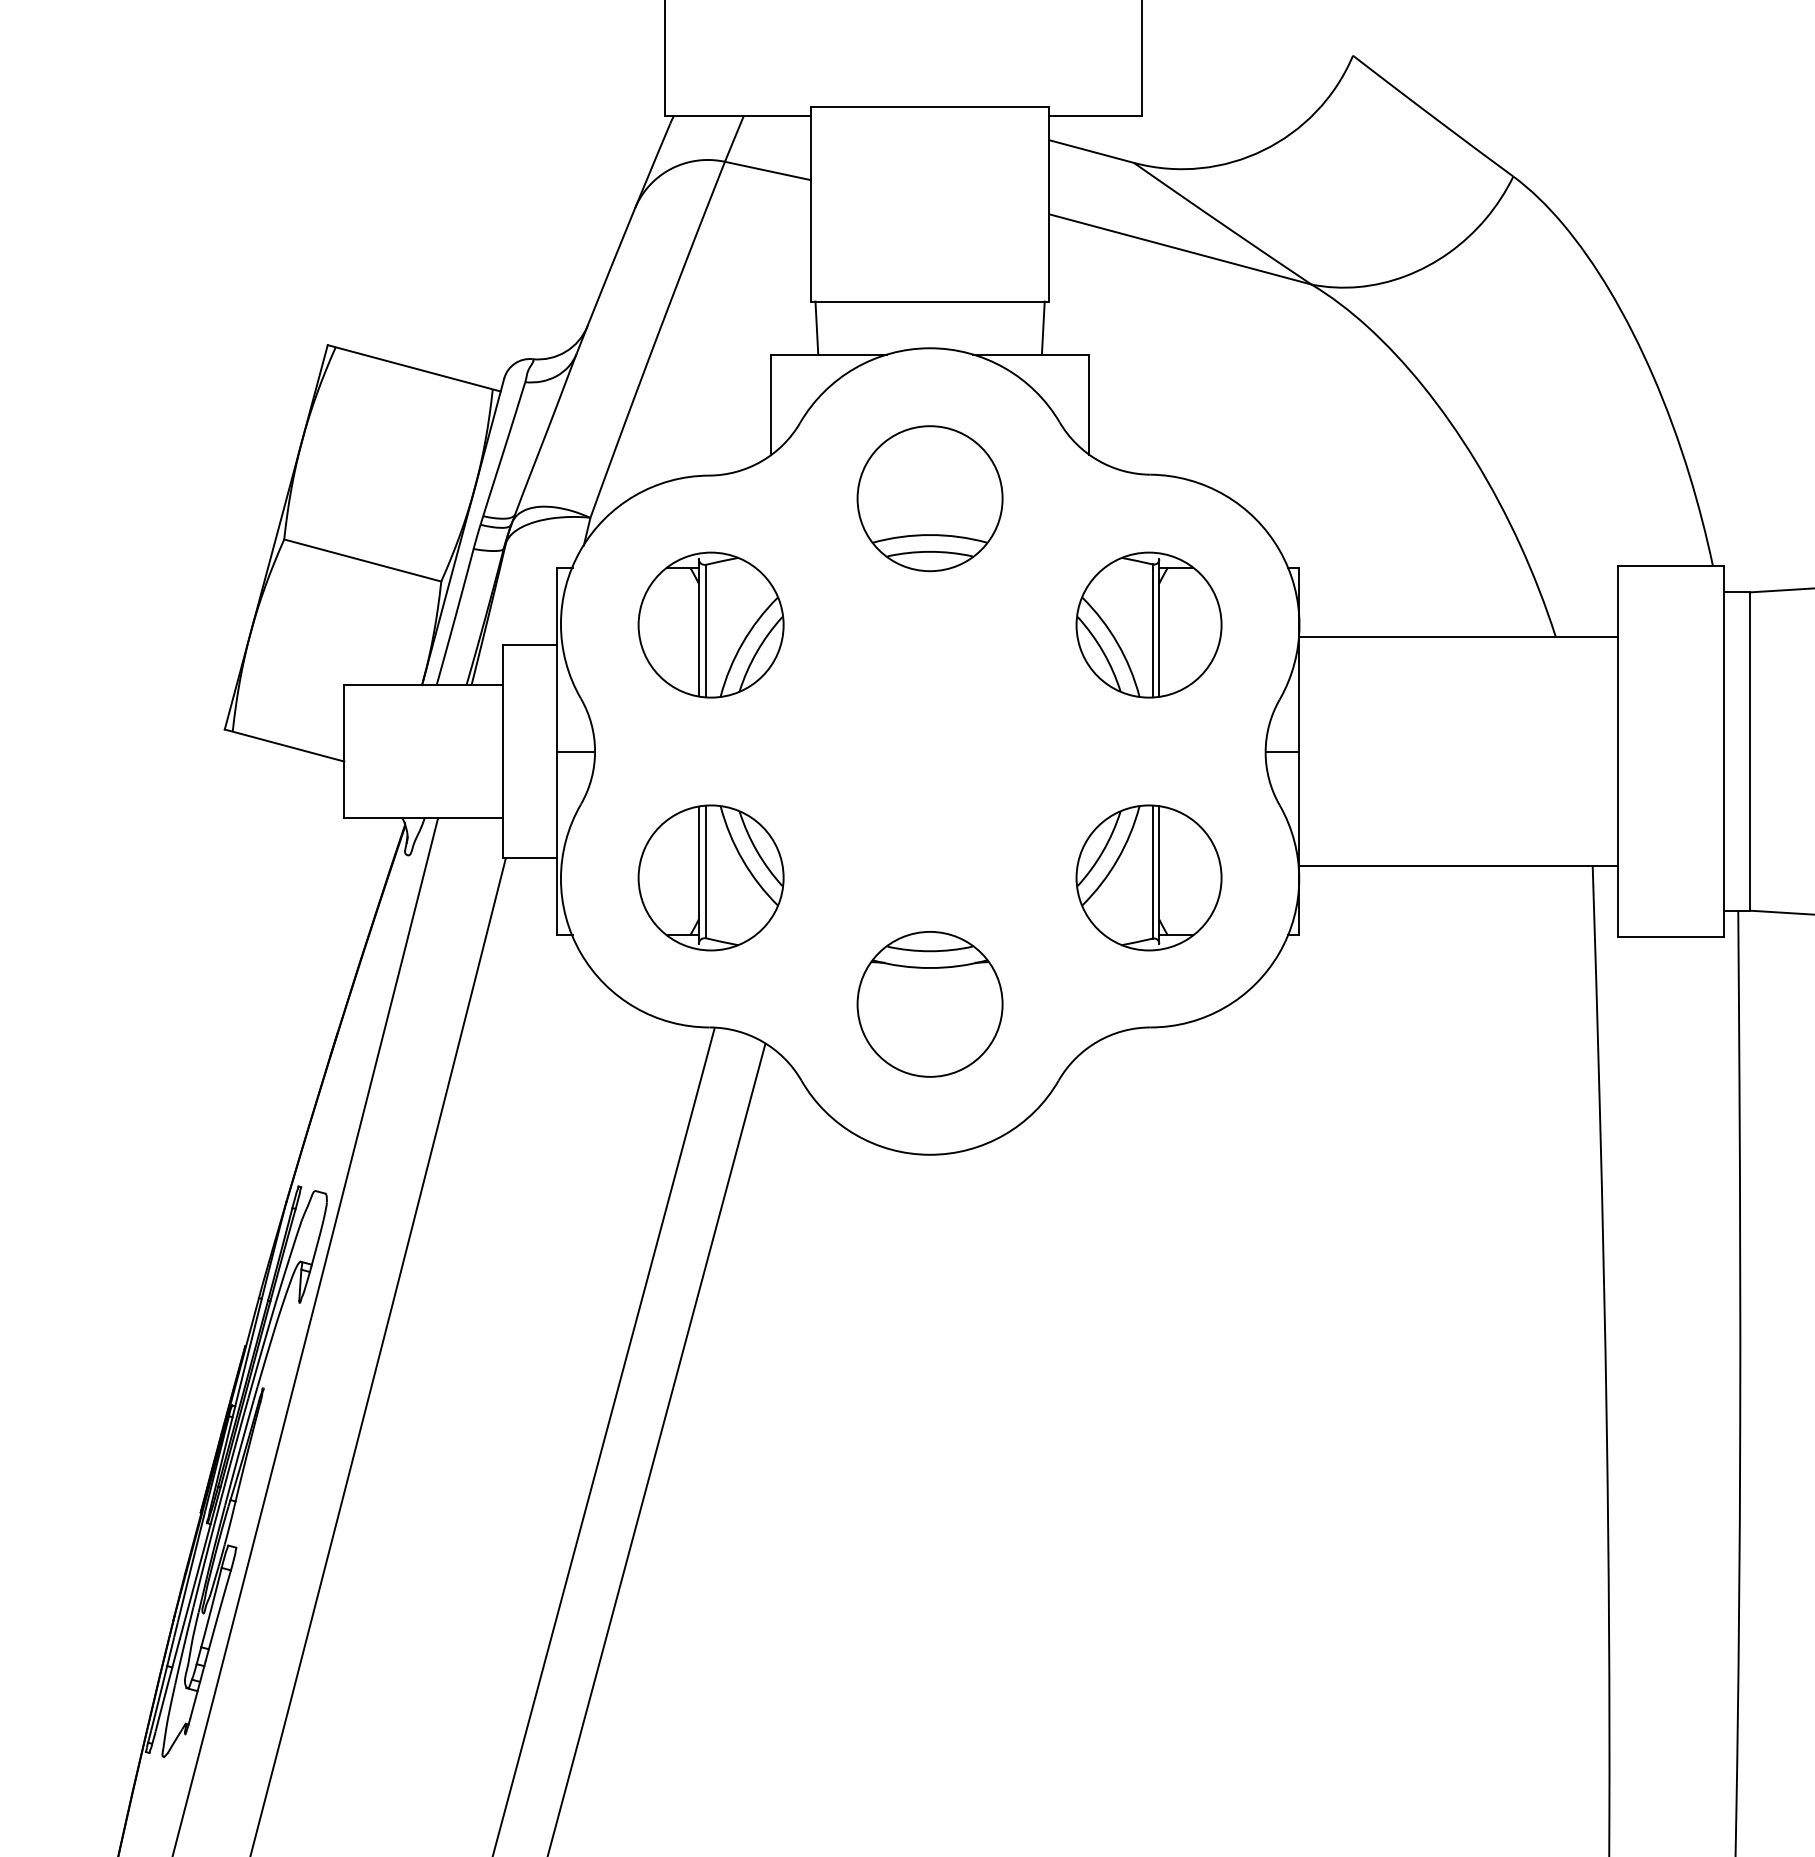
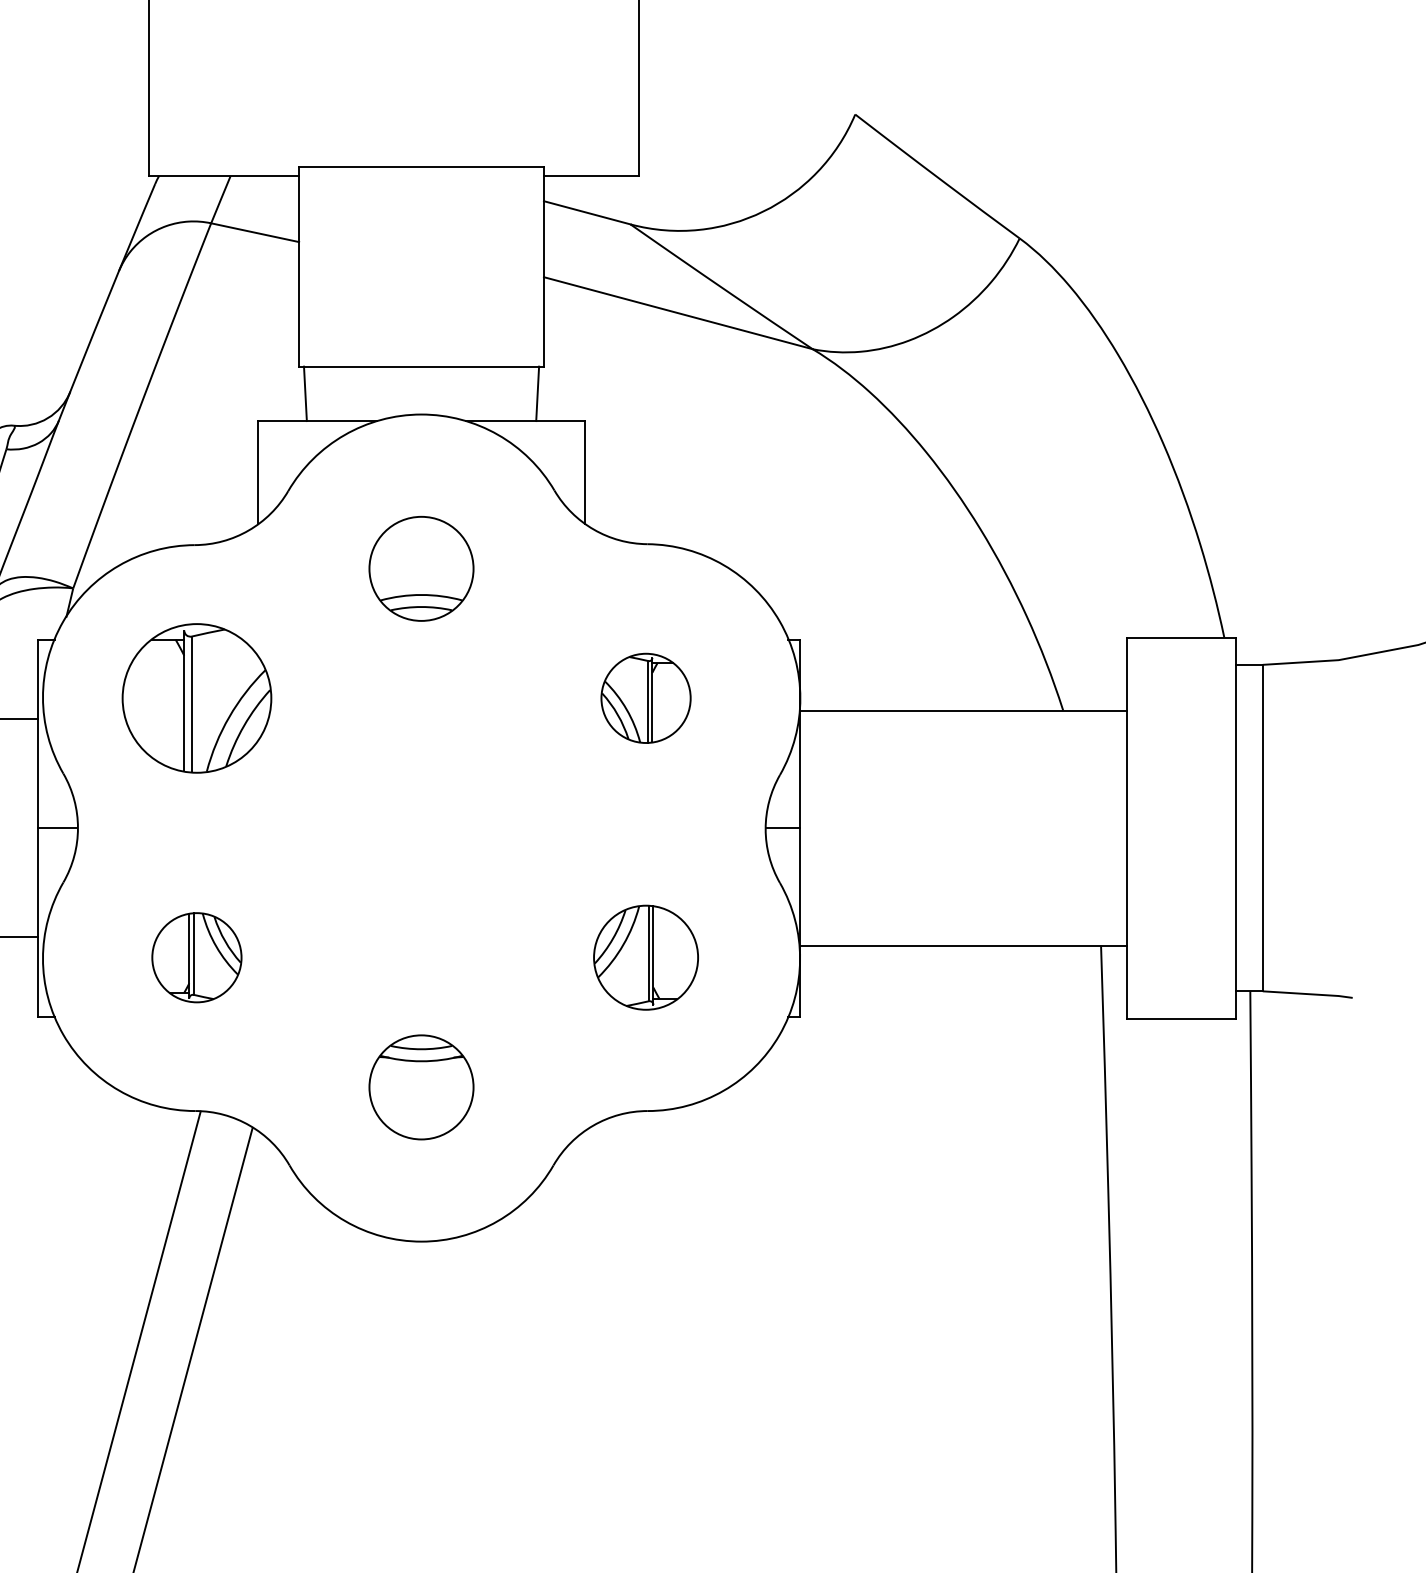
part: (929, 498) -> (420, 568), size x0.7
part: (1148, 624) -> (645, 697), size x0.6
part: (710, 877) -> (196, 957), size x0.6
part: (1148, 877) -> (645, 957), size x0.7
part: (929, 1004) -> (420, 1087), size x0.7

